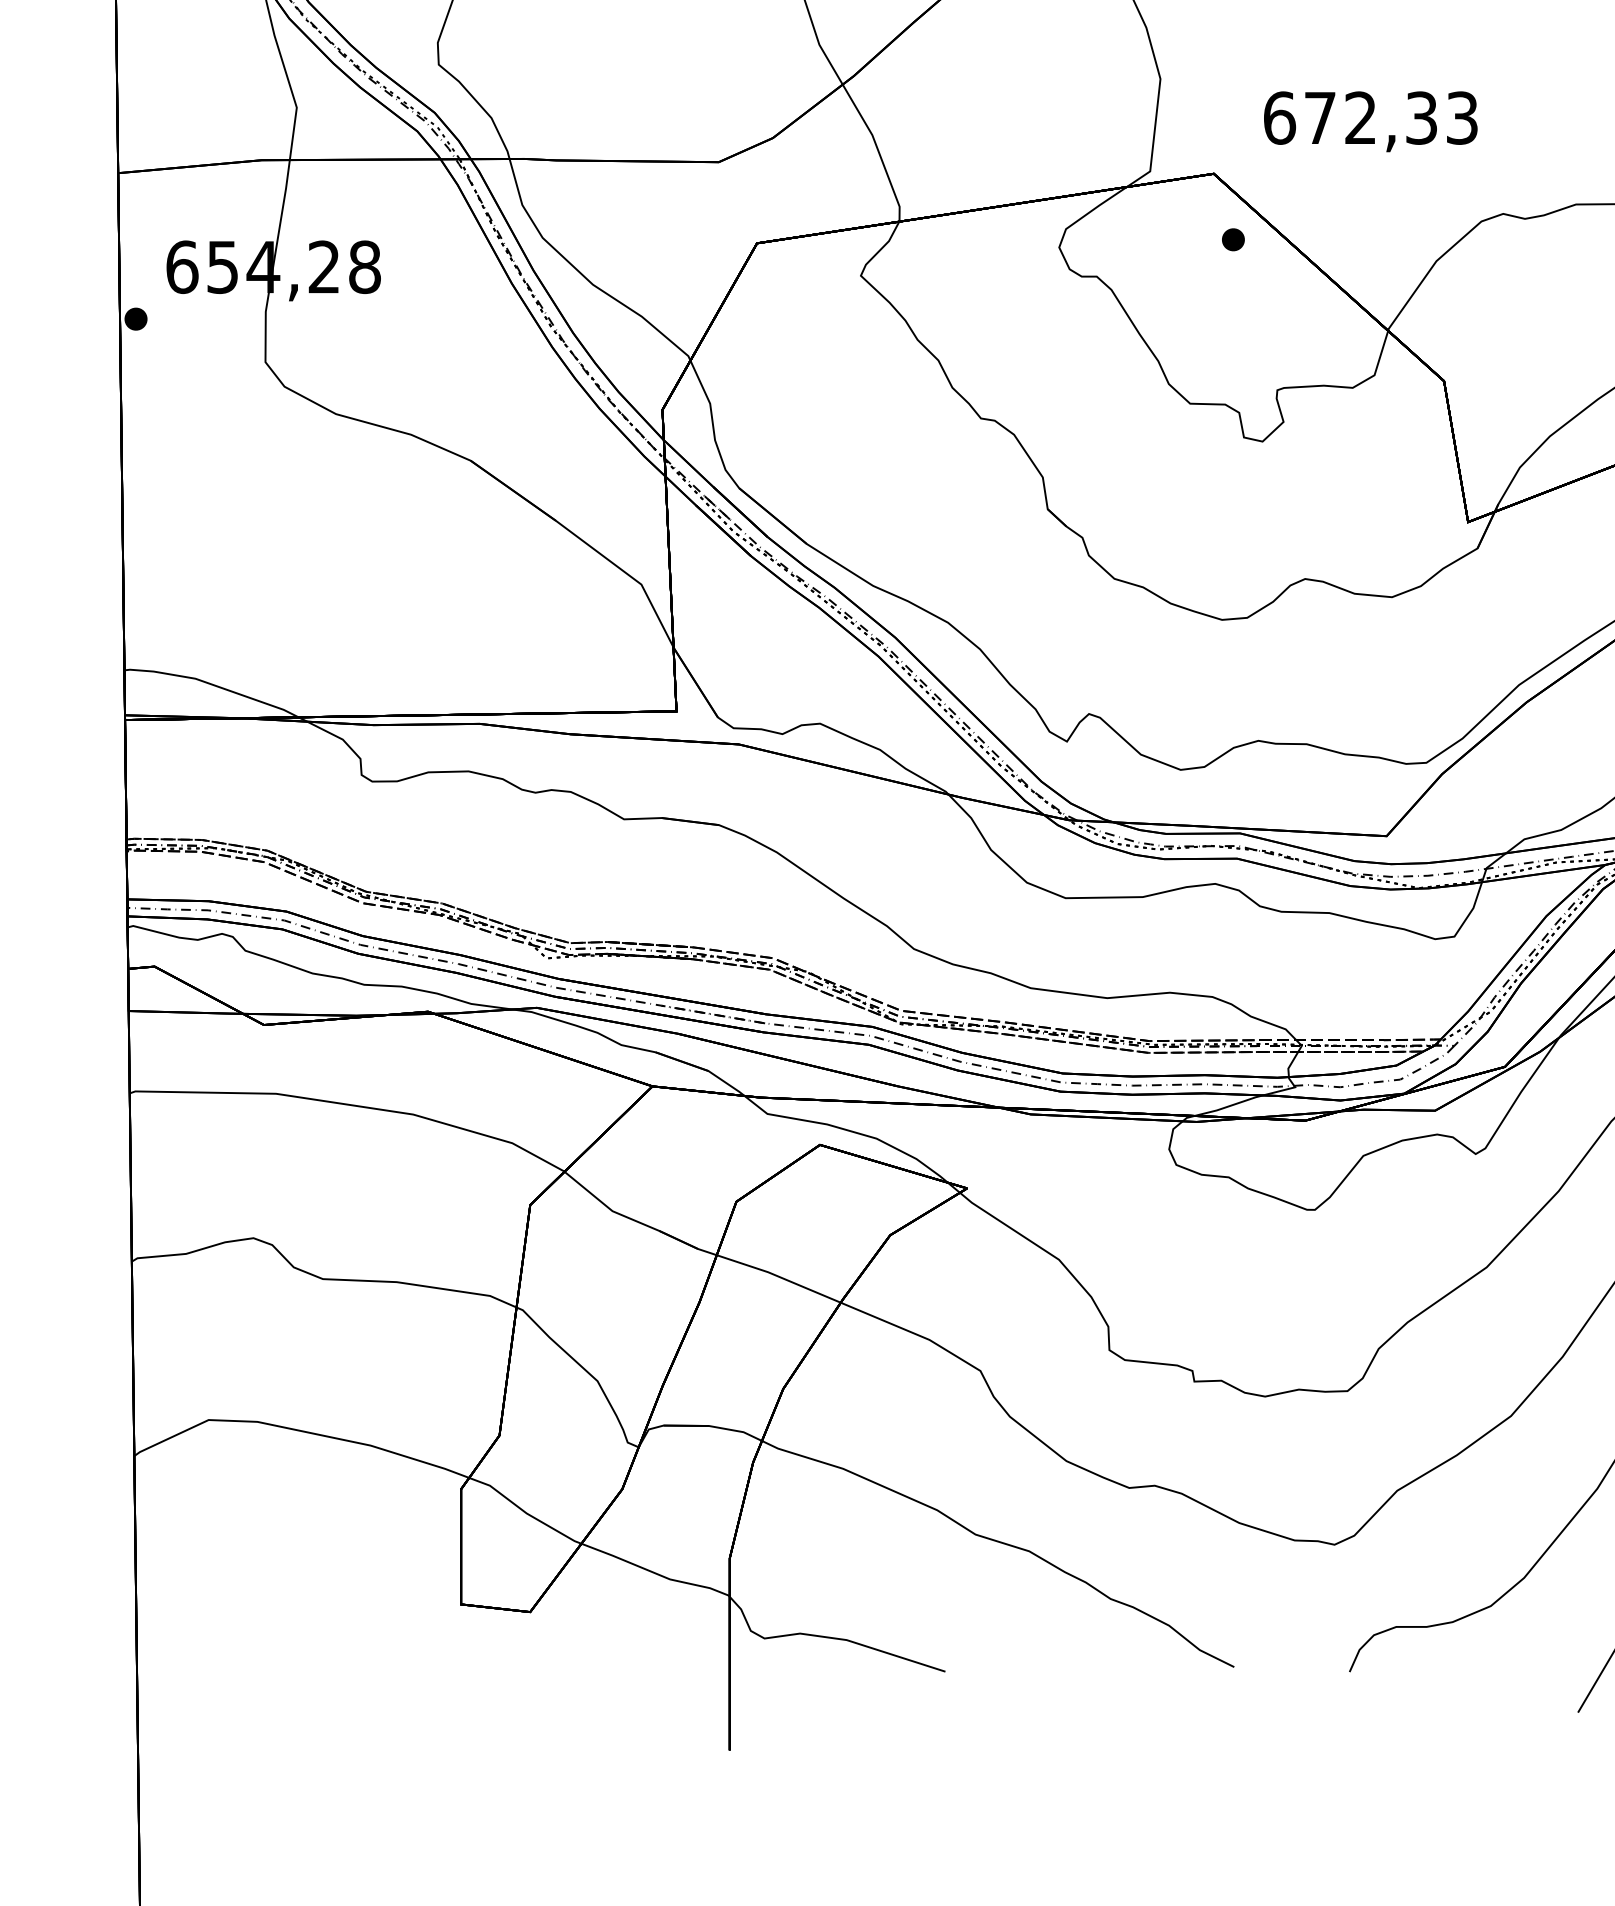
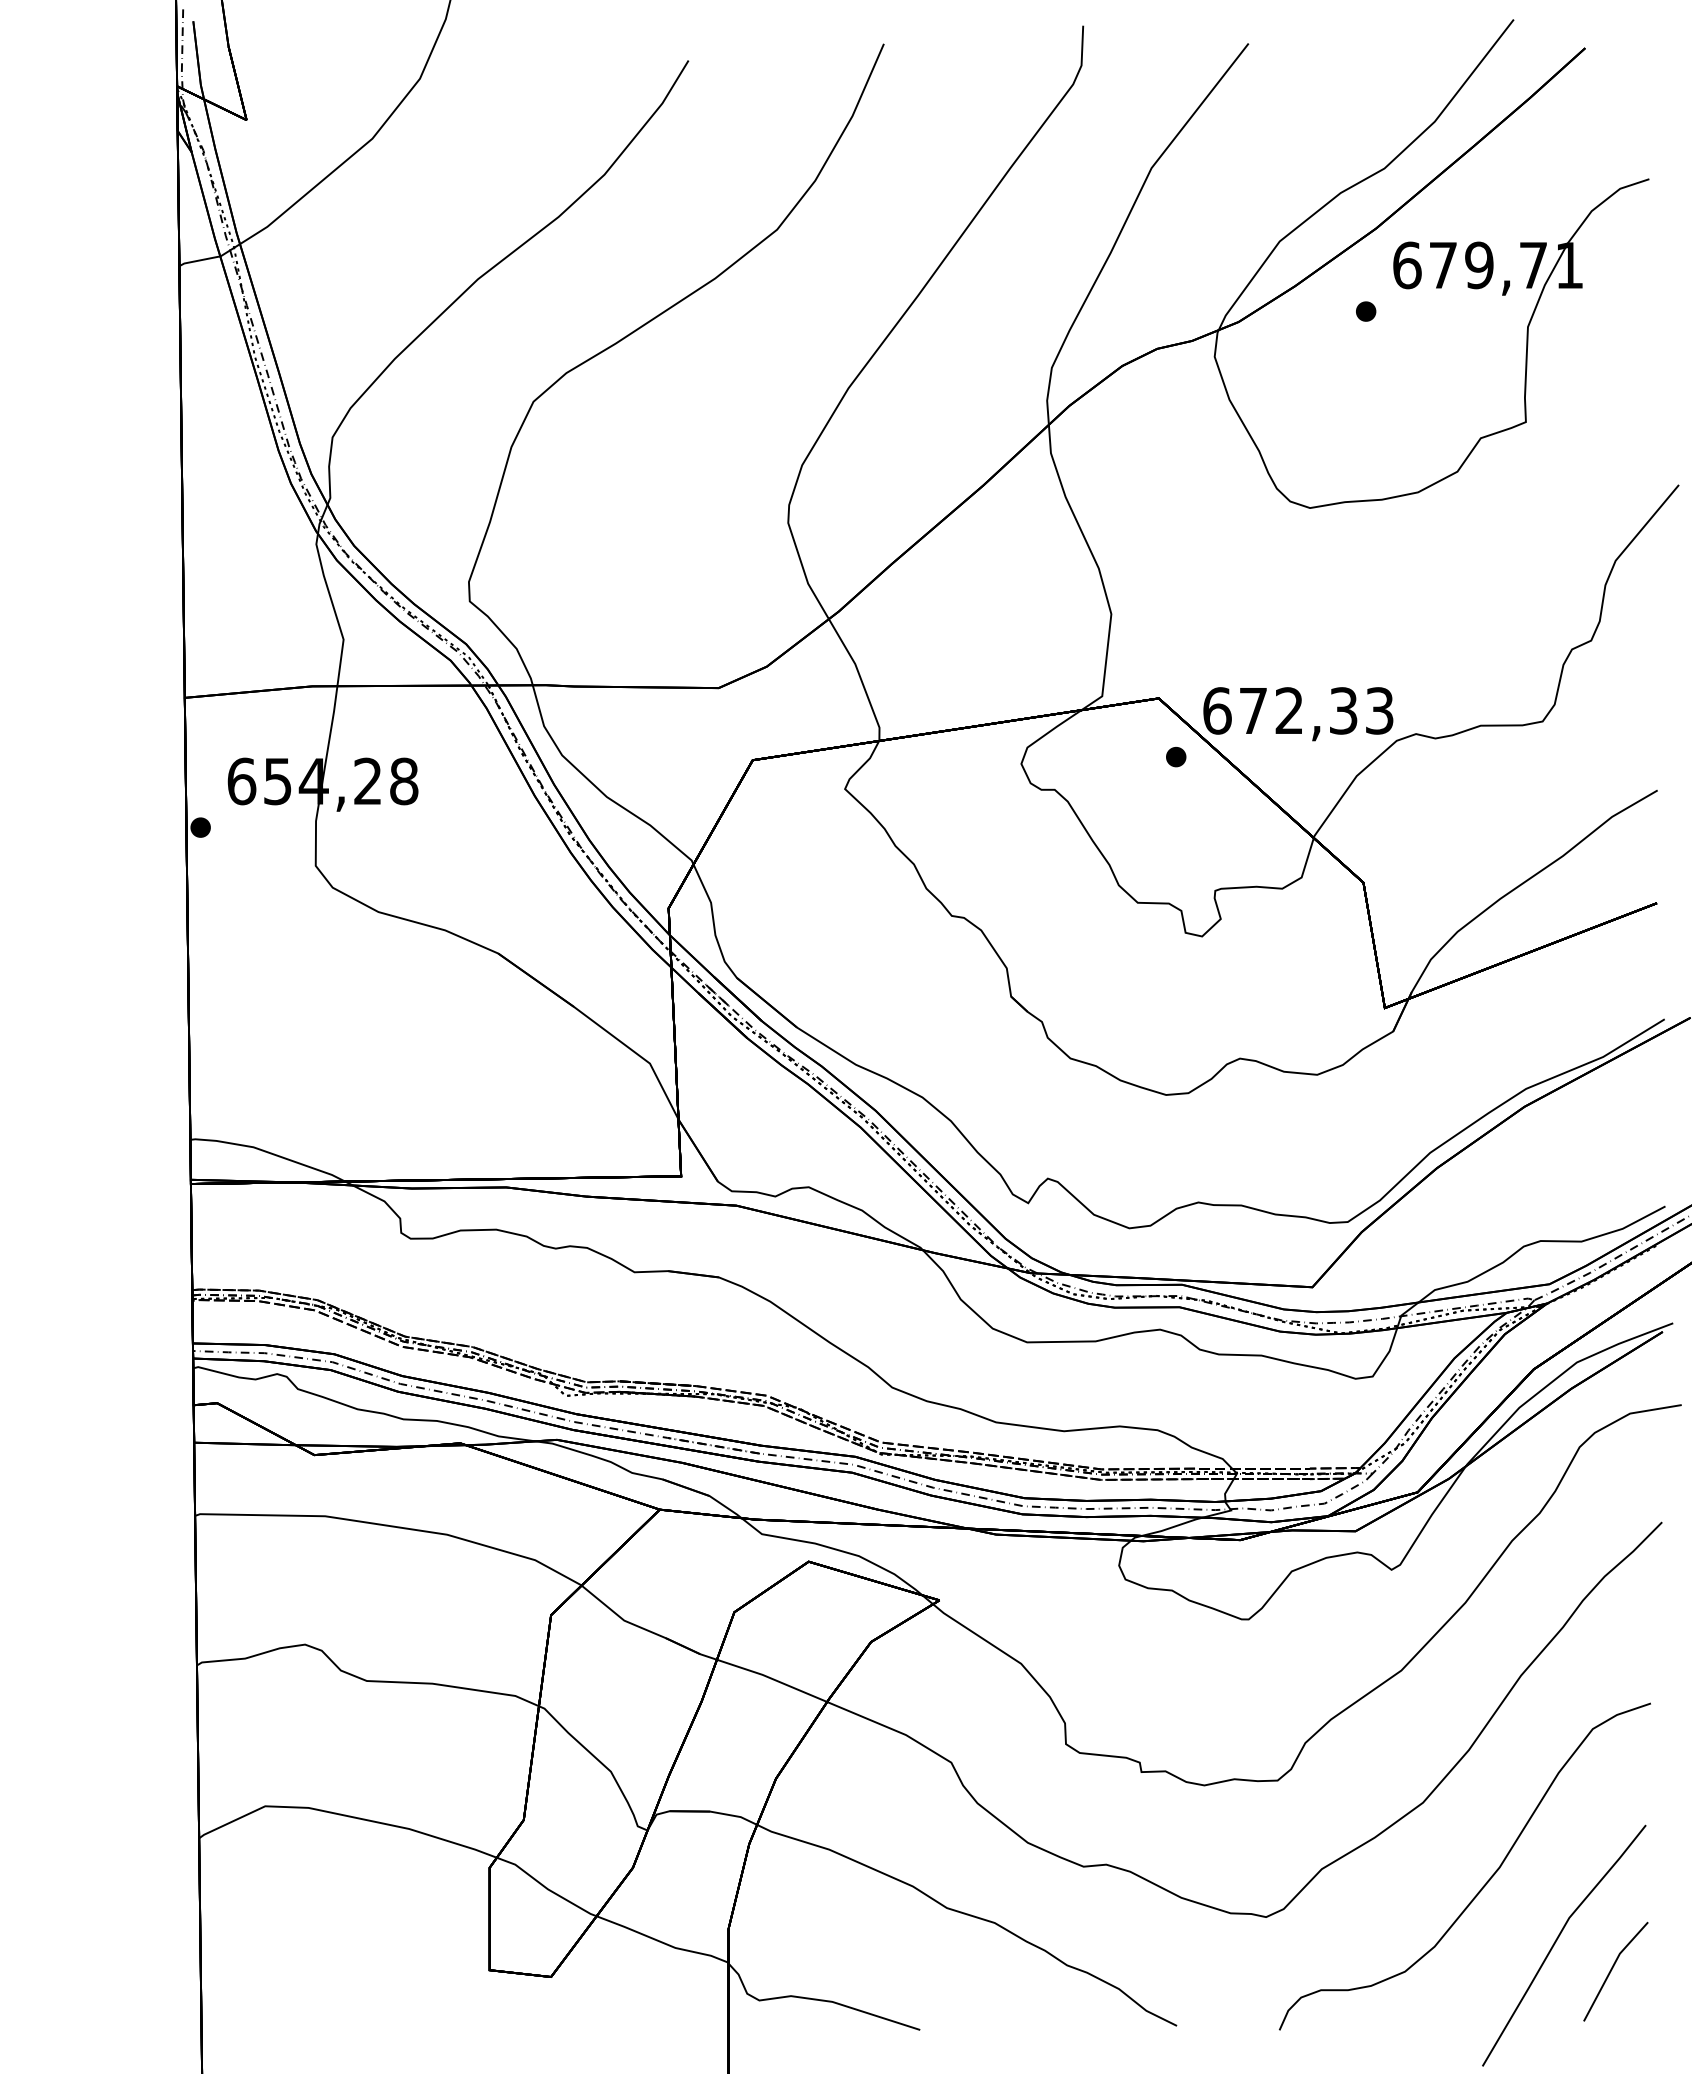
text: (1370, 122) -> (1298, 714), moved

